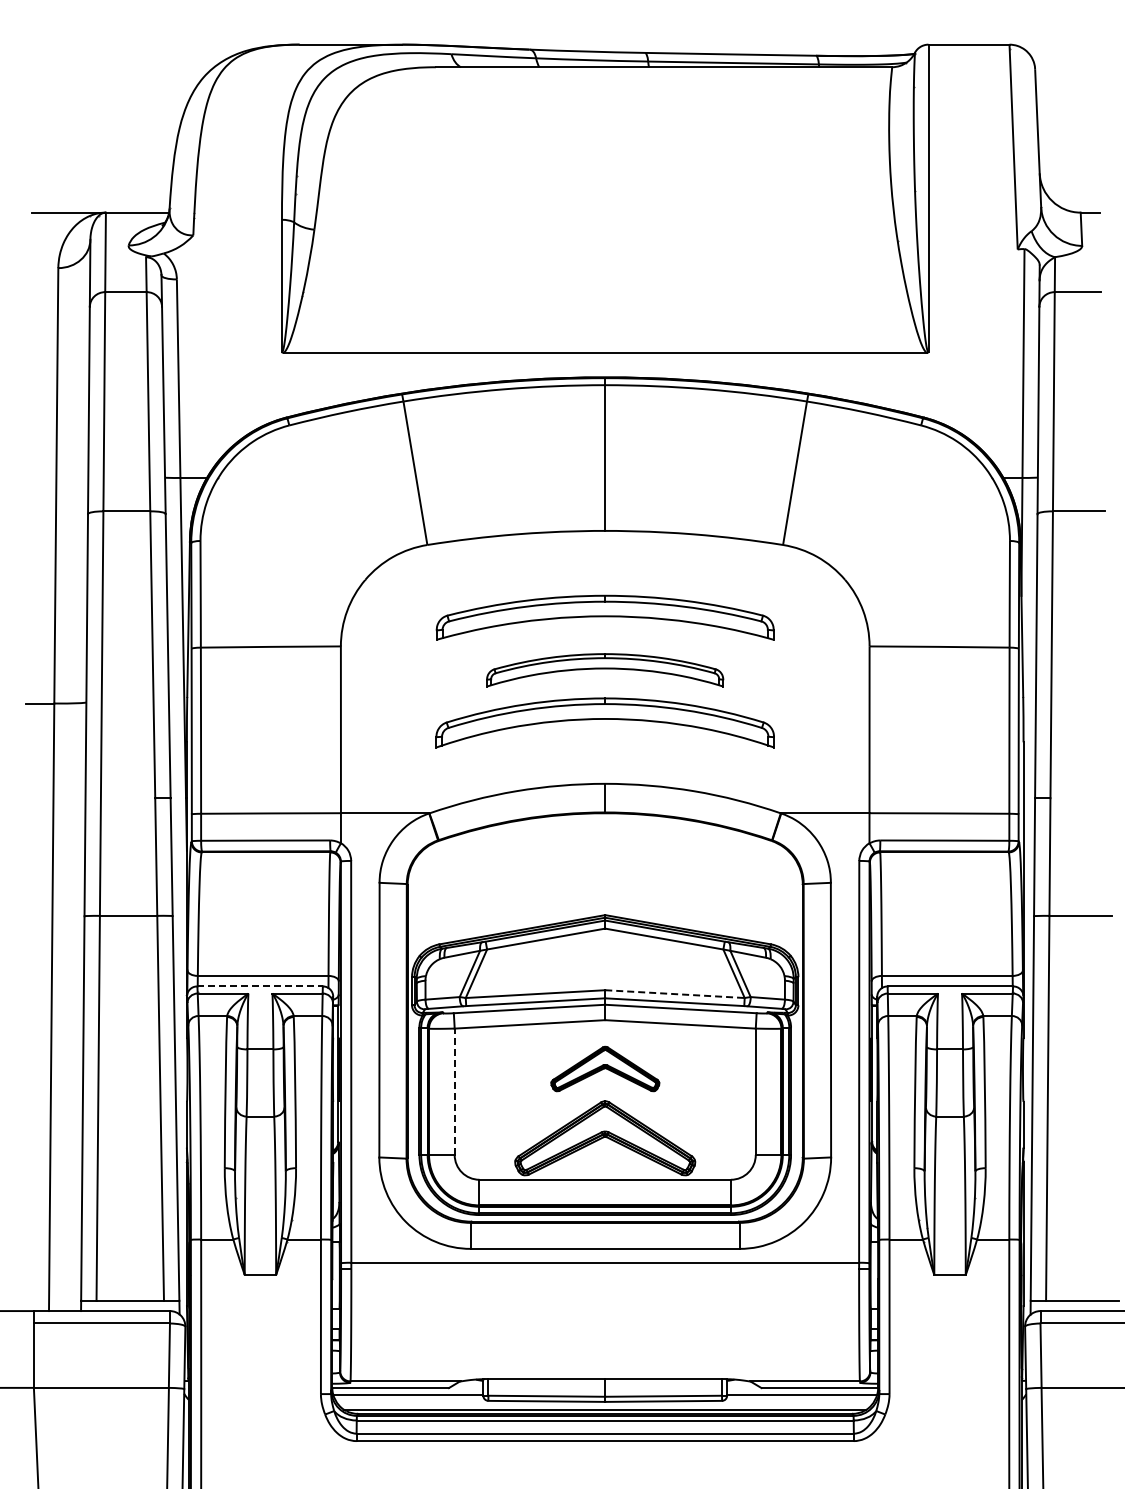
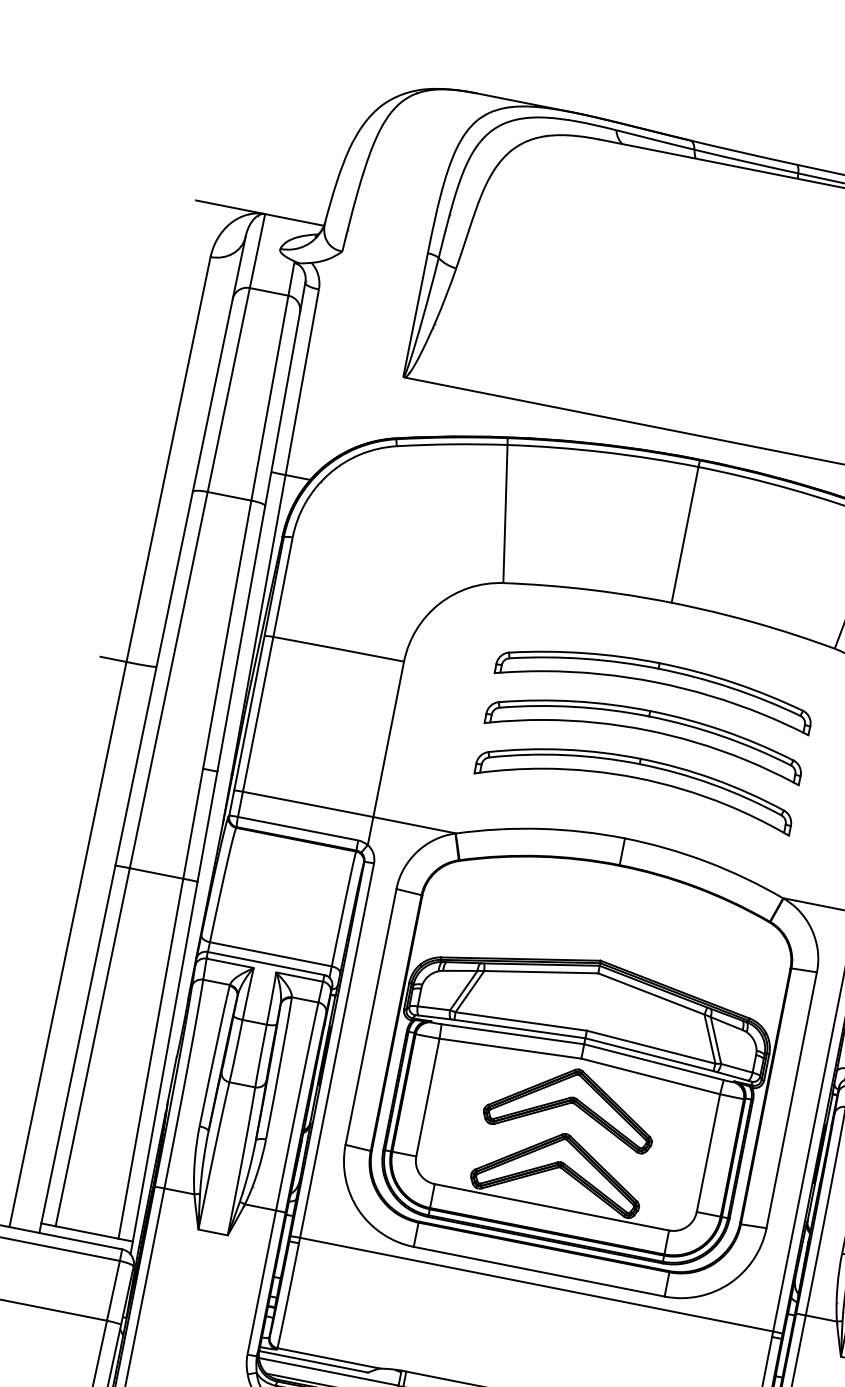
part: (604, 670) -> (645, 732), size x1.43
line: (260, 986) -> (266, 963), dashed -> solid
line: (674, 994) -> (650, 1047), dashed -> solid
part: (605, 1068) -> (572, 1103), size x1.67
line: (454, 1091) -> (427, 1097), dashed -> solid

